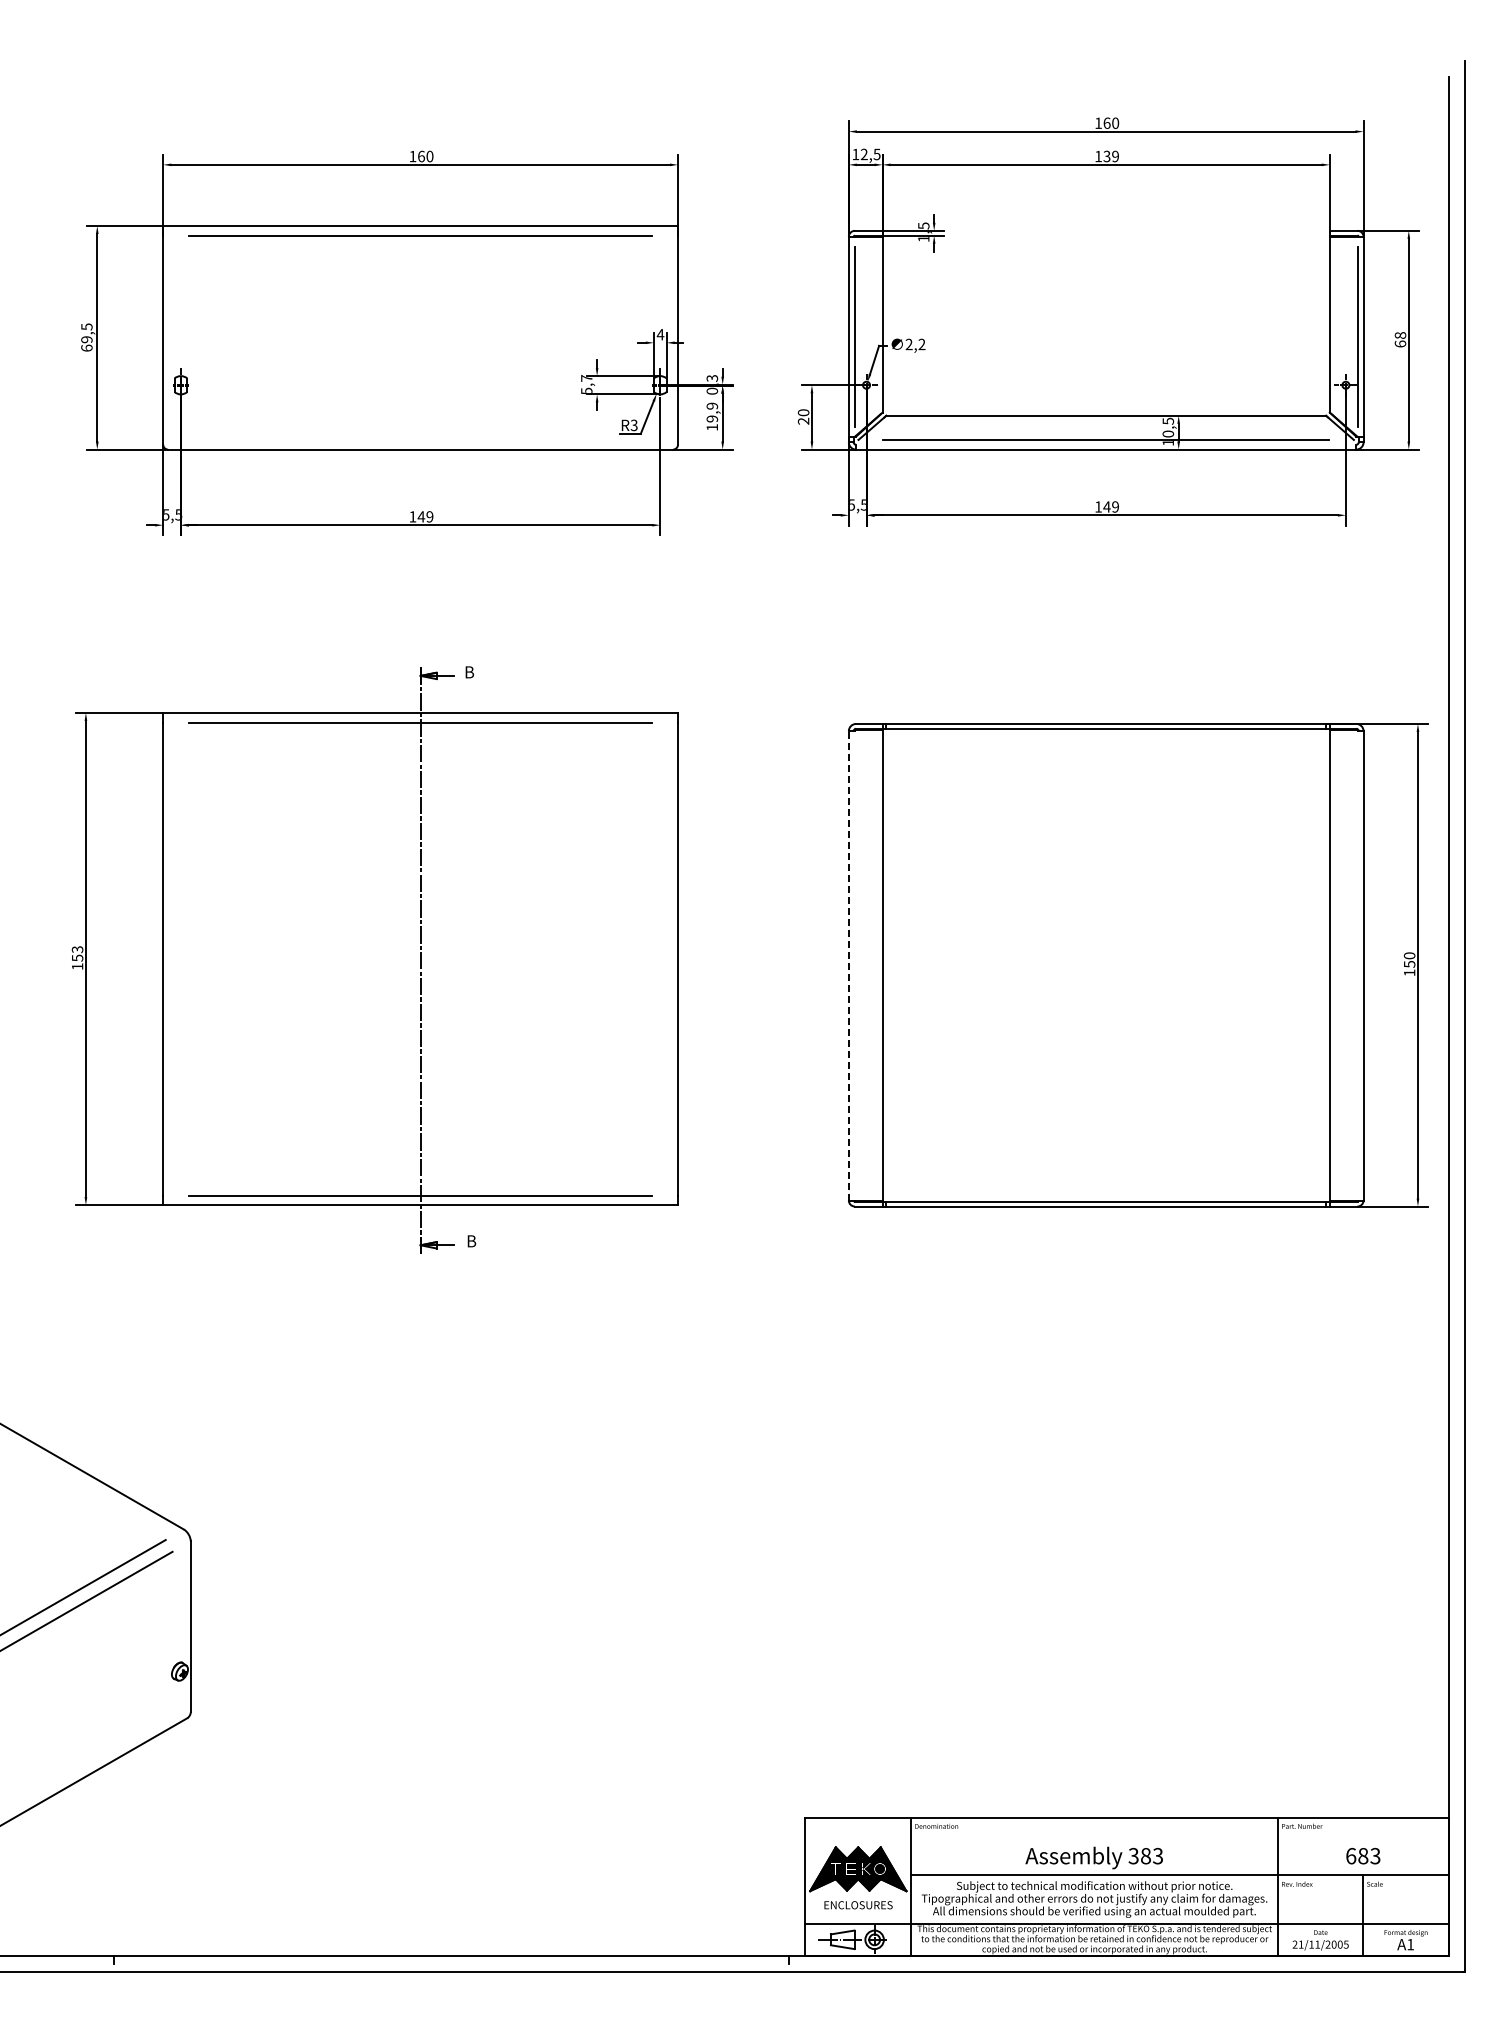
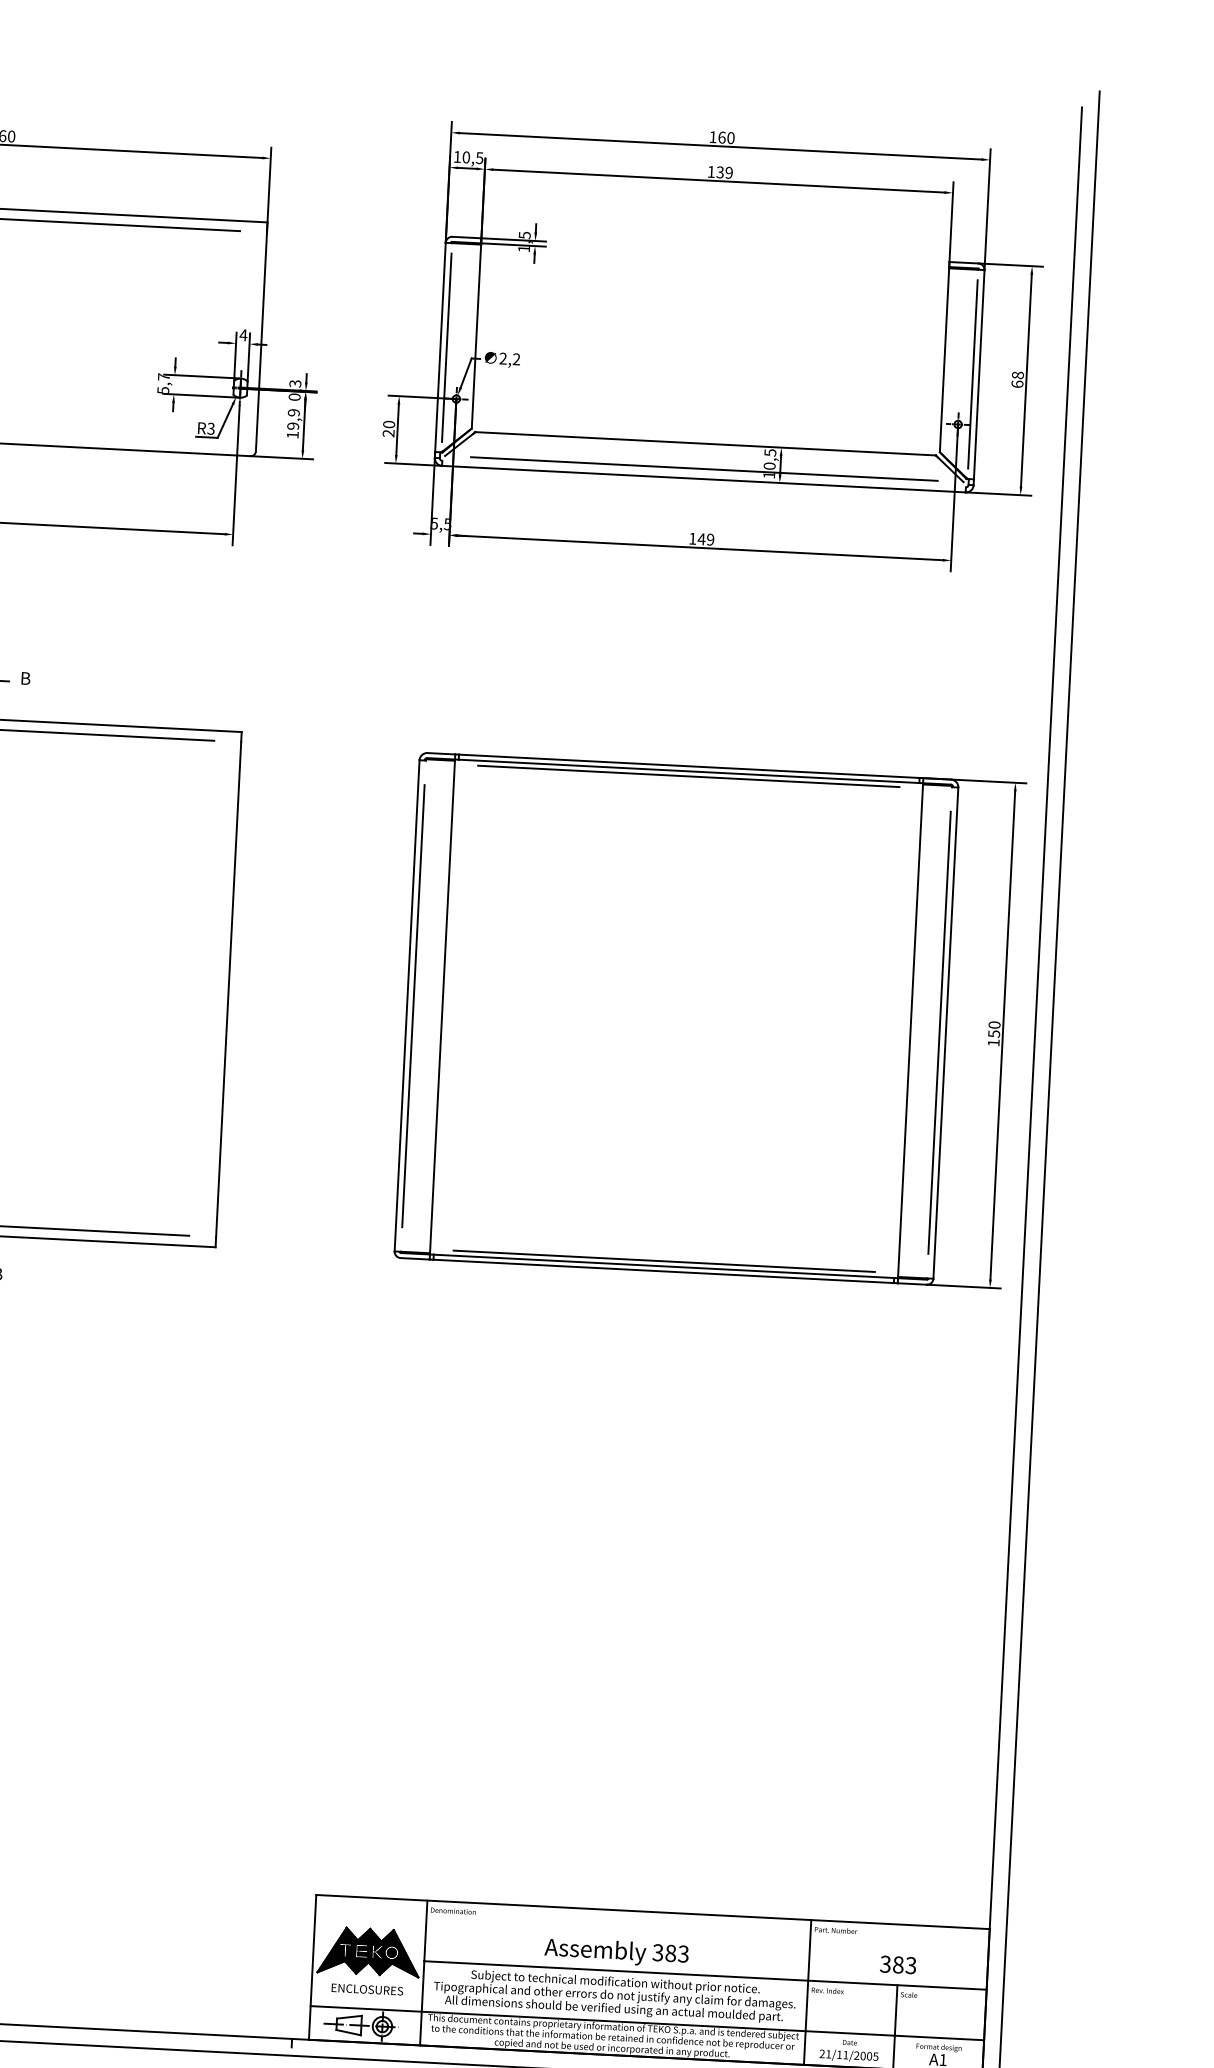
text: (863, 154) -> (465, 157), 12,5 -> 10,5
line: (1105, 733) -> (688, 776), added
line: (848, 965) -> (406, 1005), dashed -> solid
line: (854, 965) -> (413, 1005), added
line: (1357, 965) -> (939, 1032), added
line: (1105, 1196) -> (663, 1260), added
text: (1351, 1855) -> (886, 1963), 683 -> 383

